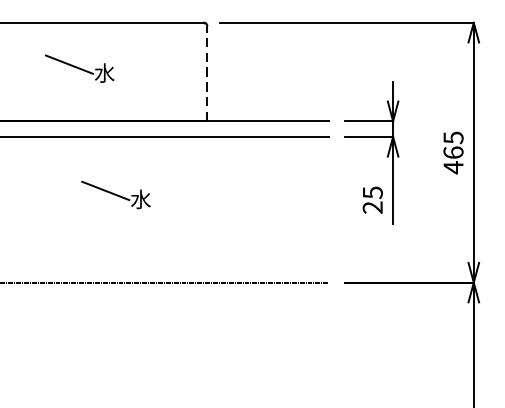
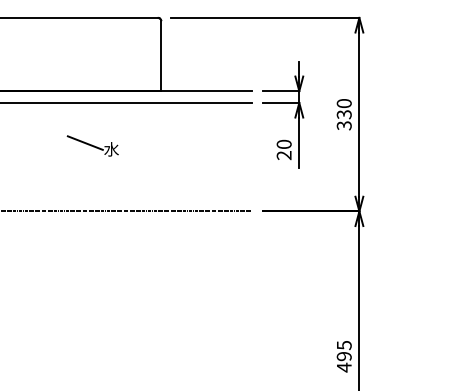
part: (79, 67) -> (65, 51), removed
line: (206, 73) -> (160, 55), dashed -> solid
text: (452, 152) -> (343, 114), 465 -> 330
text: (371, 192) -> (283, 144), 25 -> 20

